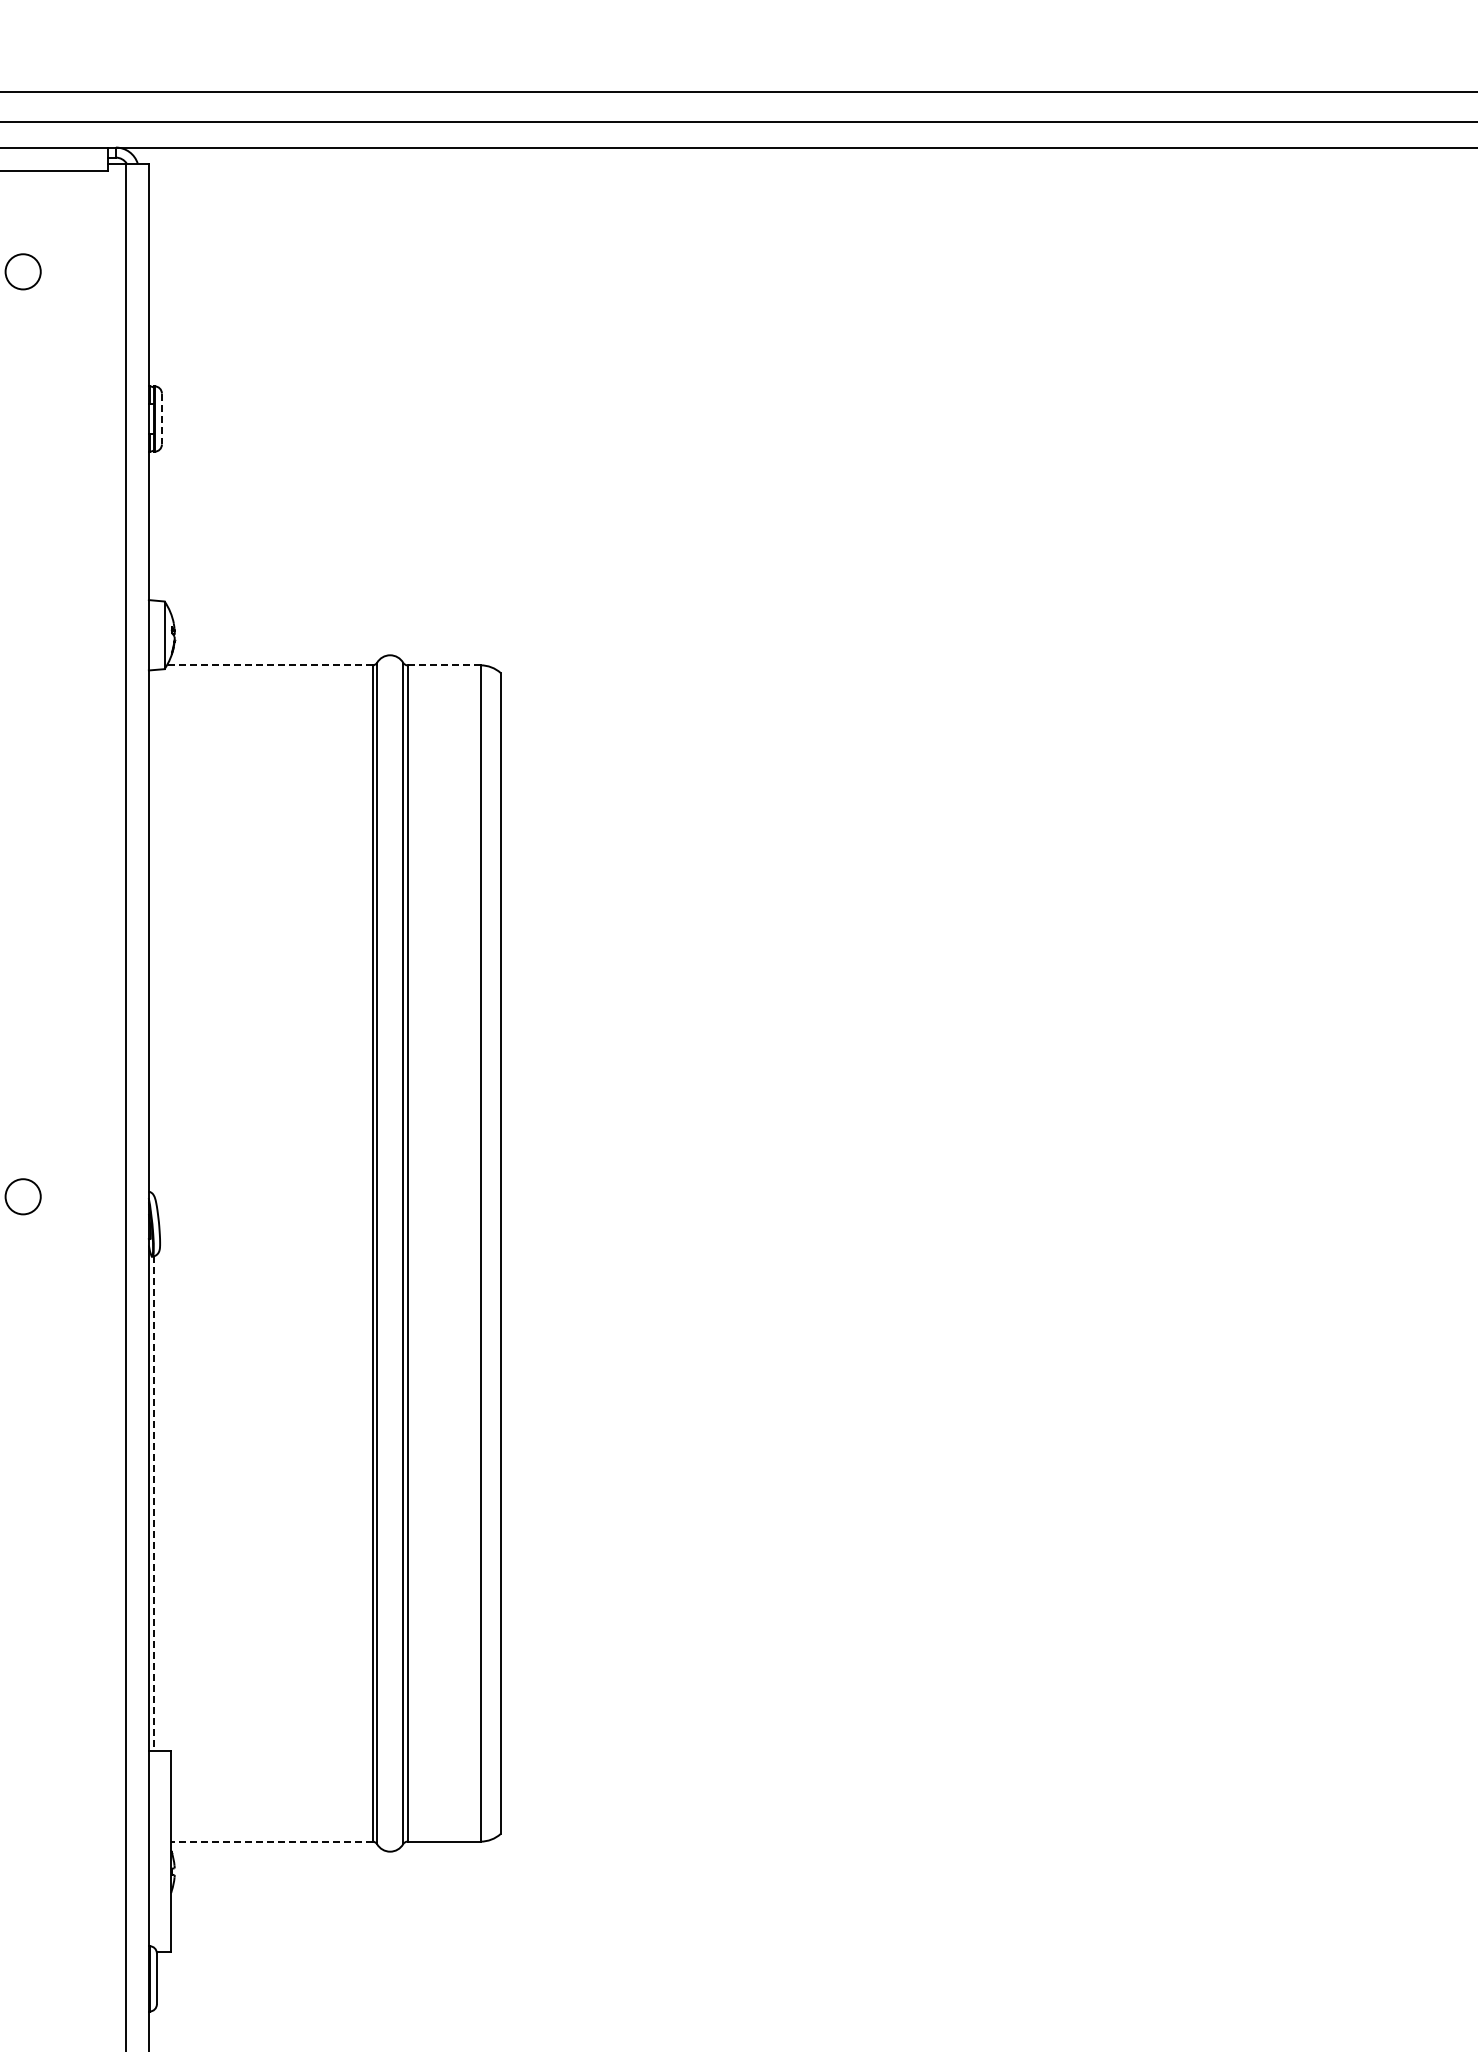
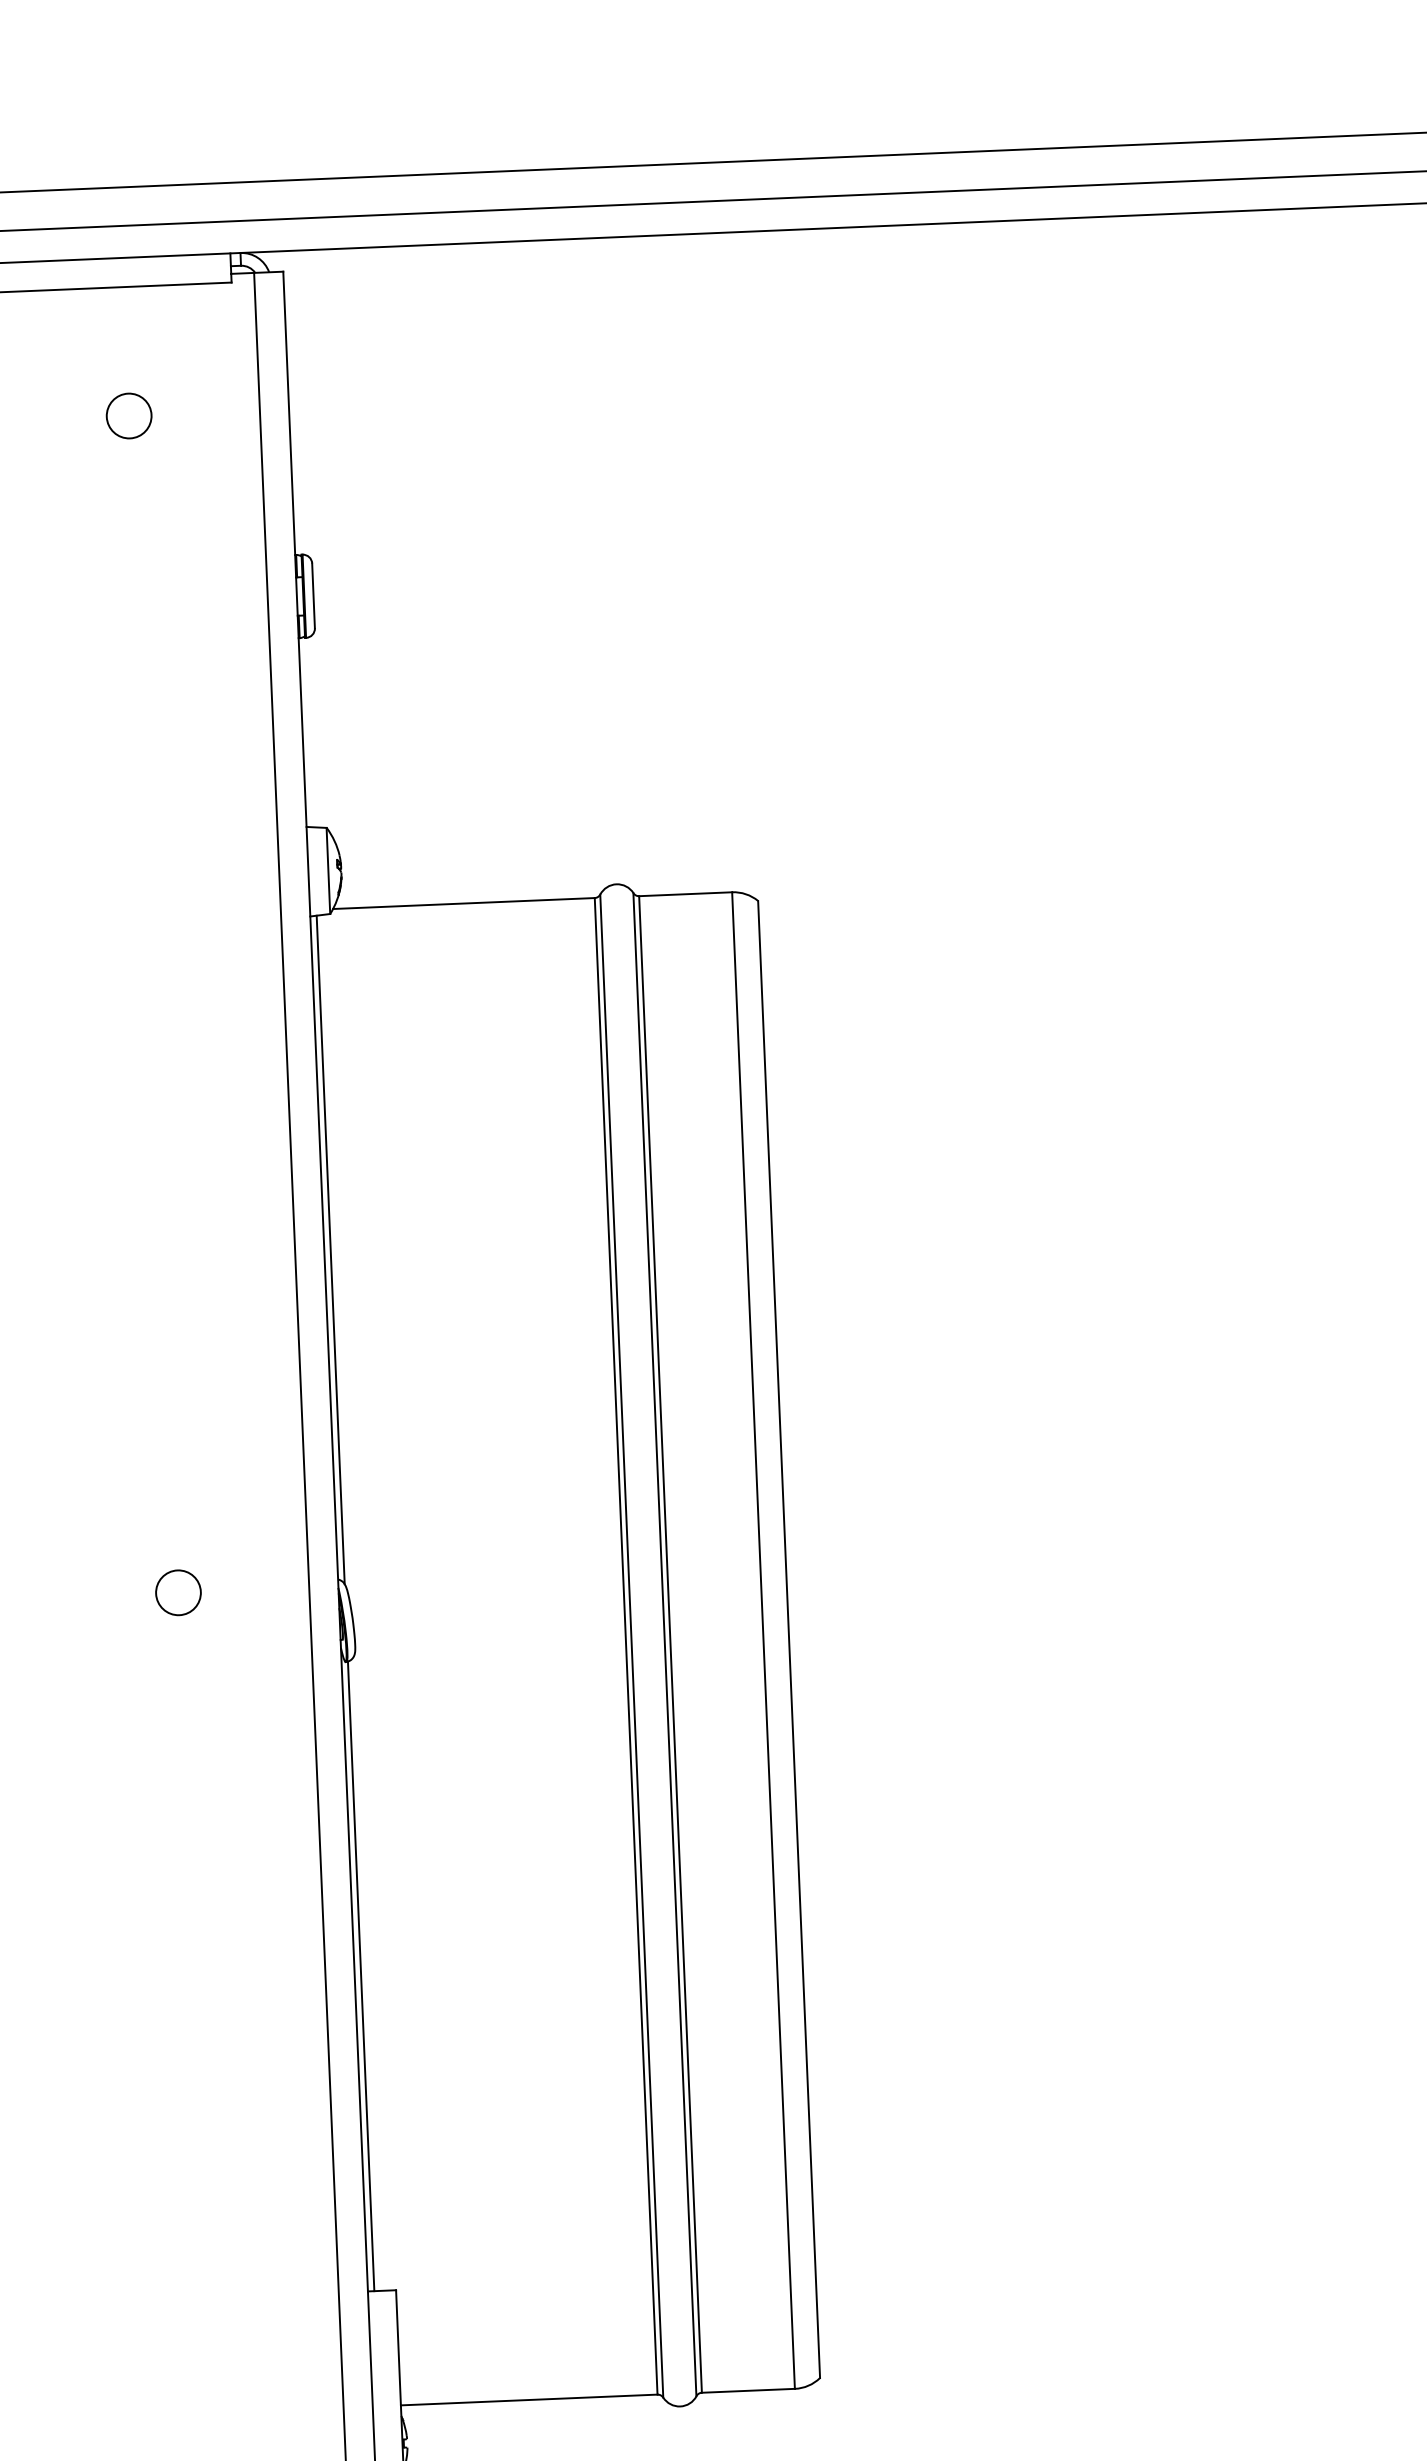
line: (161, 419) -> (313, 596), dashed -> solid
line: (269, 665) -> (463, 903), dashed -> solid
line: (444, 665) -> (686, 894), dashed -> solid
line: (153, 932) -> (330, 1249), added
line: (153, 1504) -> (360, 1977), dashed -> solid
line: (271, 1841) -> (528, 2399), dashed -> solid

